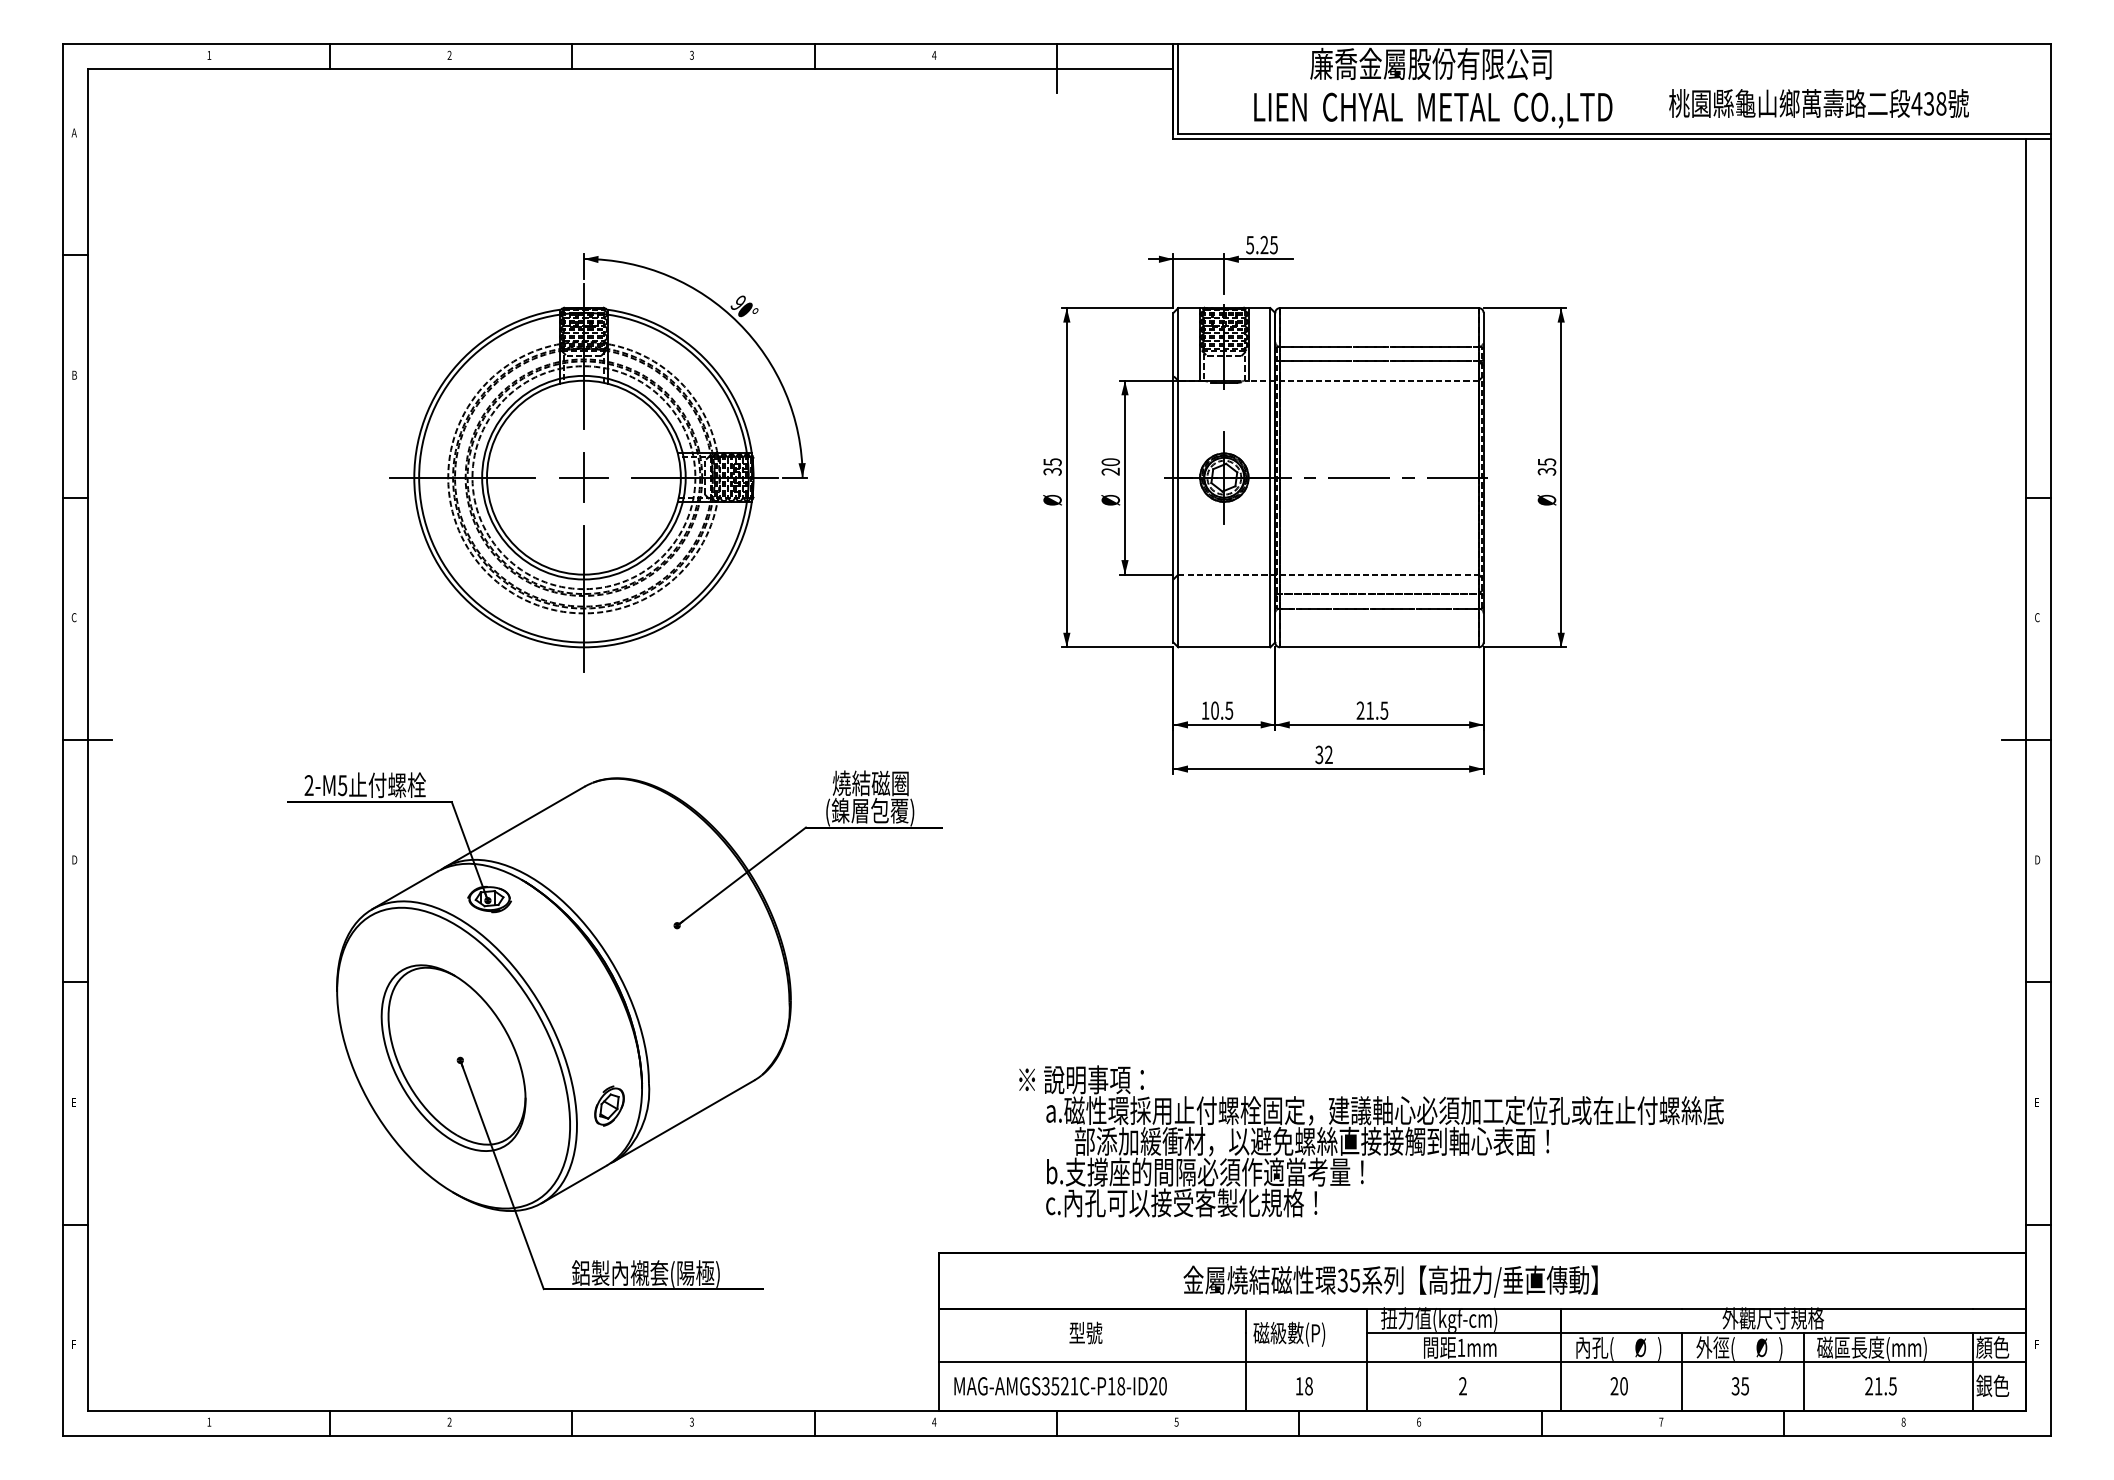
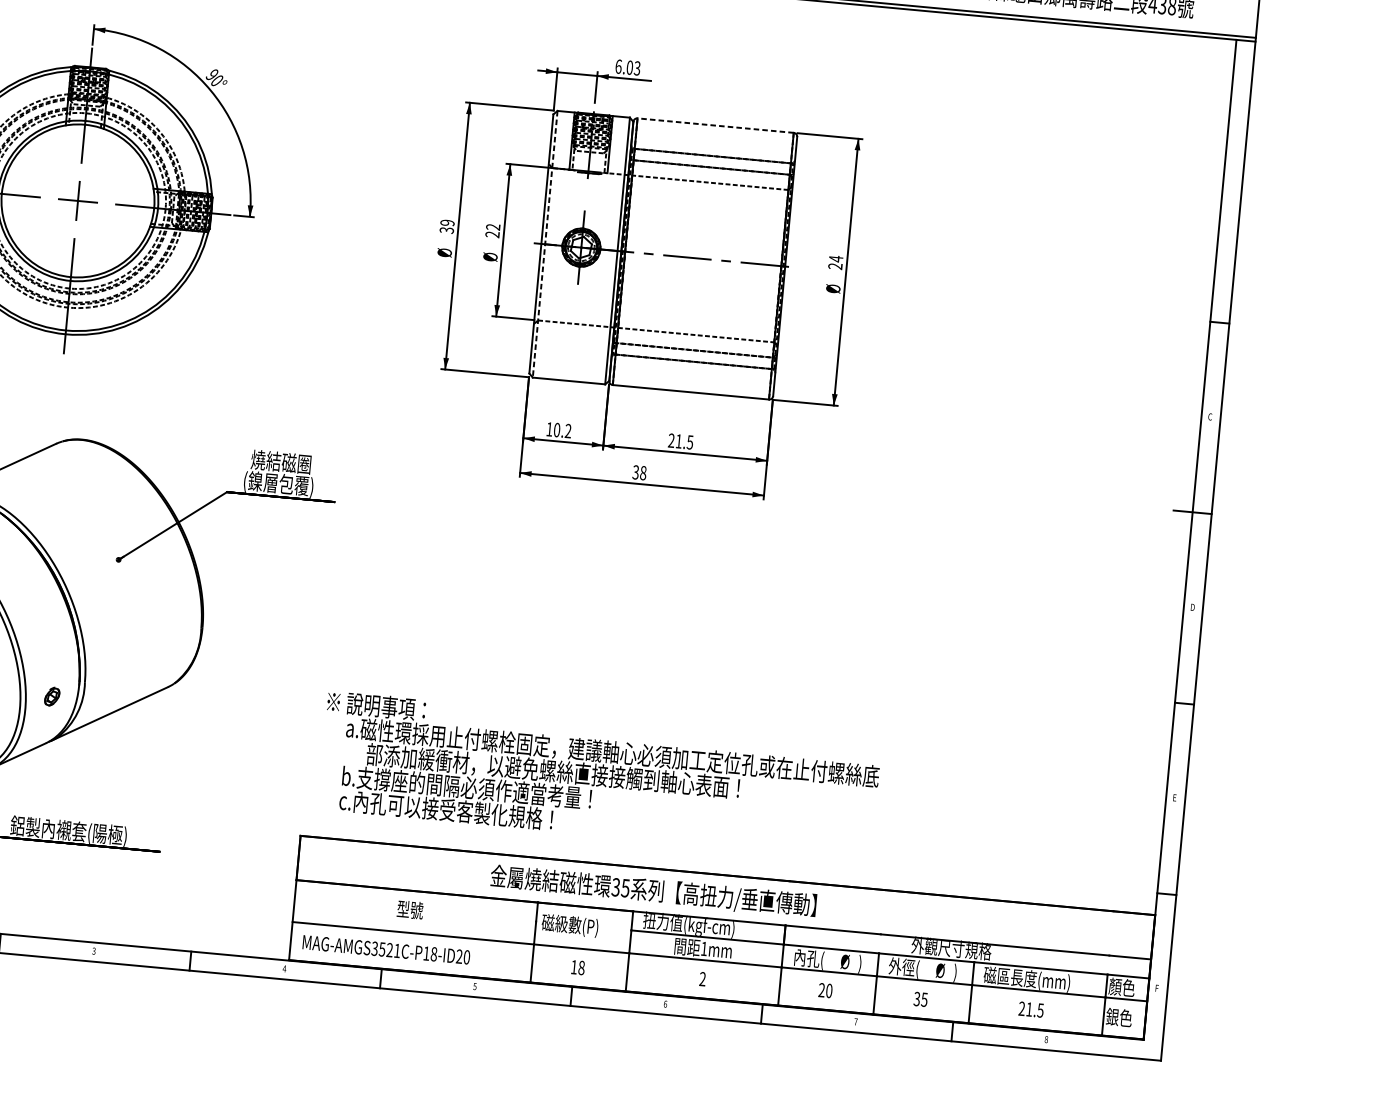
text: (1261, 244) -> (627, 67), 5.25 -> 6.03
line: (1378, 308) -> (714, 125), solid -> dashed
text: (1052, 462) -> (447, 223), 35 -> 39
text: (1110, 462) -> (493, 227), 20 -> 22
text: (1547, 466) -> (836, 262), 35 -> 24
line: (1178, 477) -> (545, 244), solid -> dashed
text: (1229, 710) -> (568, 431), 10.5 -> 10.2
text: (1328, 754) -> (643, 472), 32 -> 38
part: (609, 1105) -> (52, 696), size x0.6
text: (1371, 1141) -> (599, 775), moved

